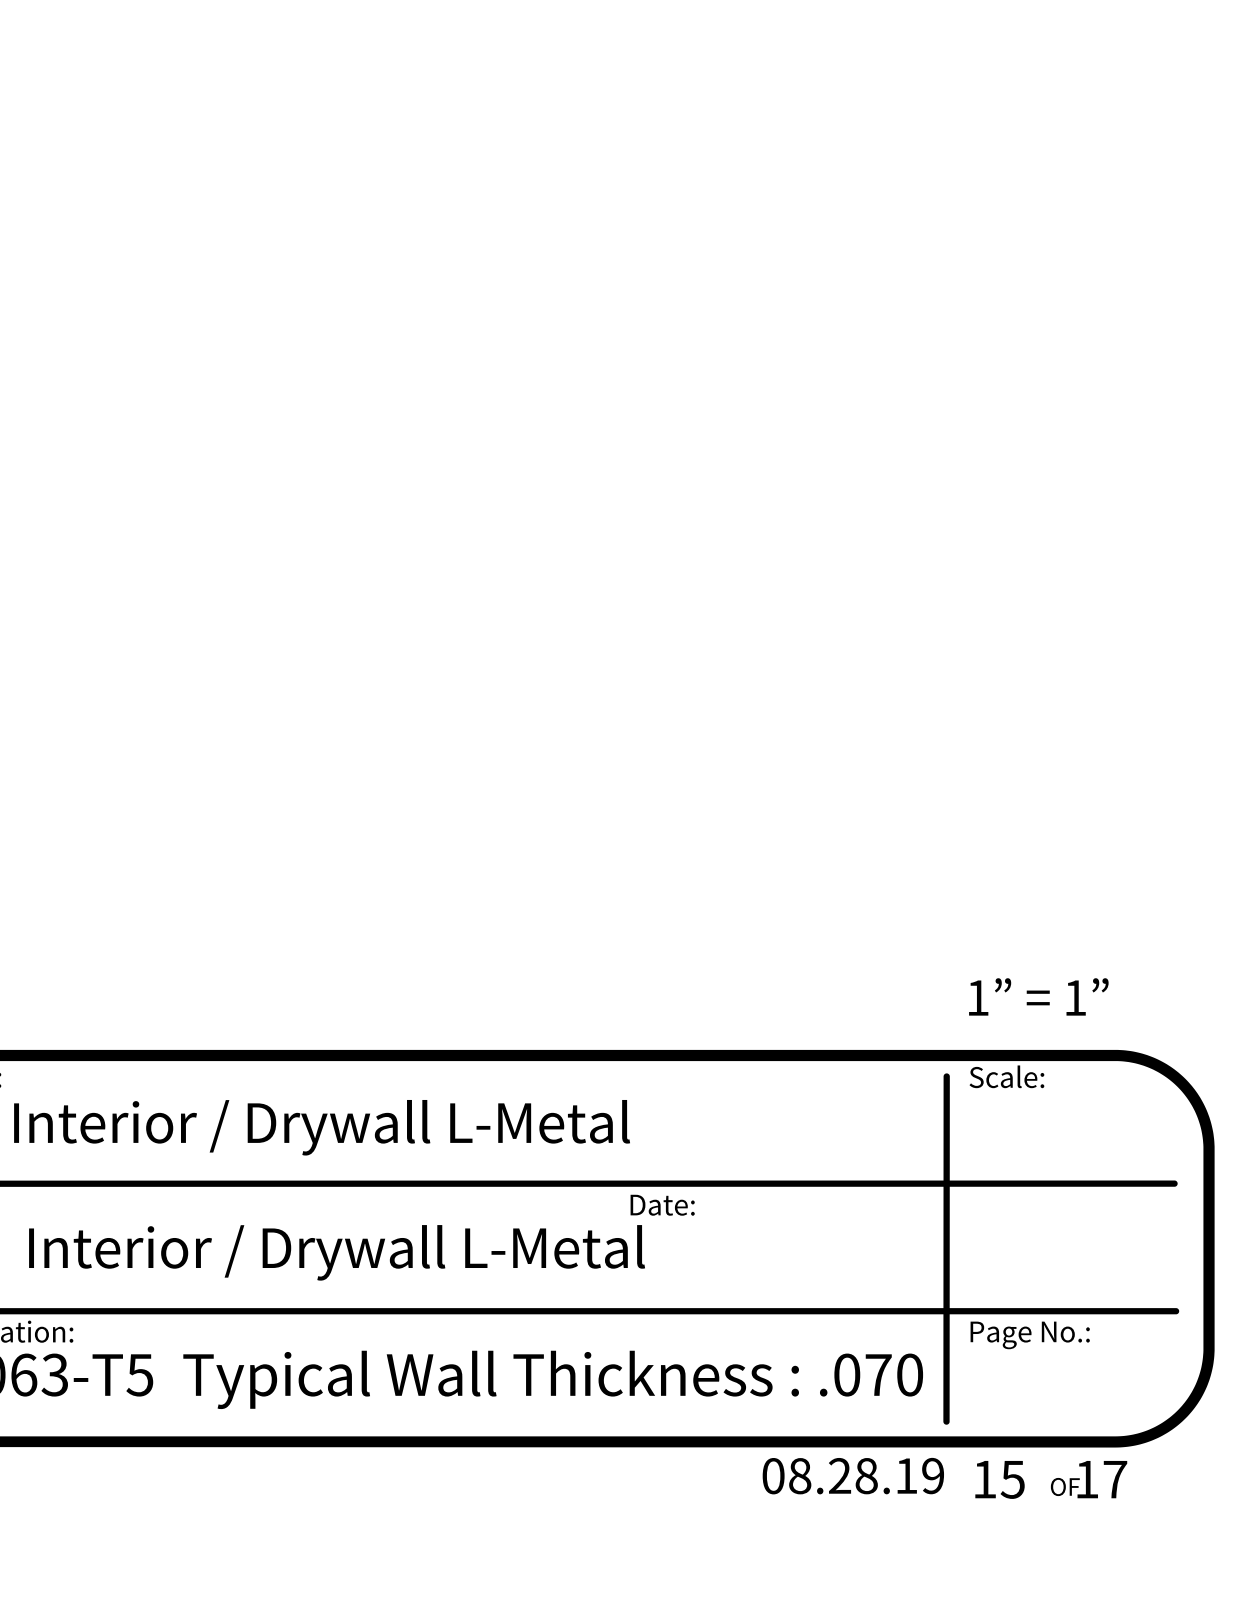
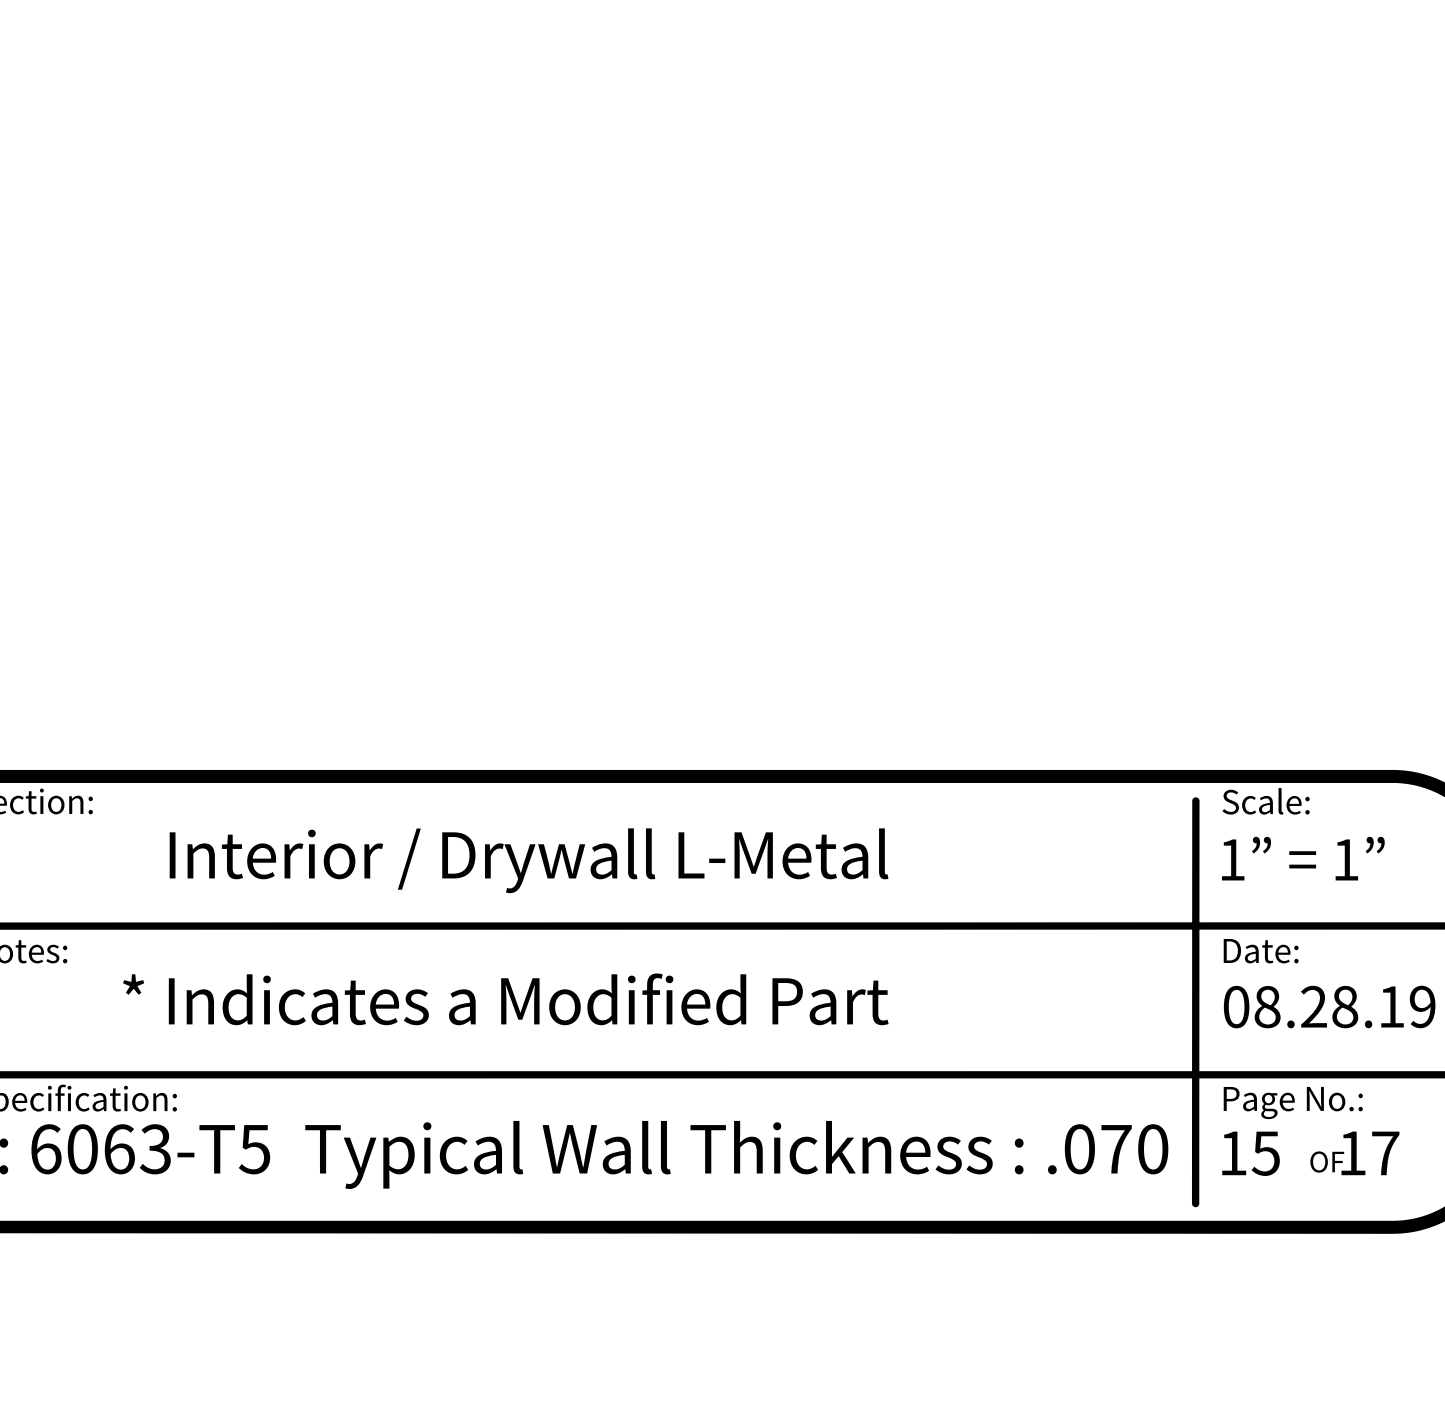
text: (1038, 996) -> (1302, 858), moved
text: (321, 1127) -> (528, 860), moved
text: (662, 1204) -> (1260, 950), moved
text: (355, 1252) -> (506, 1006), Interior / Drywall L-Metal -> * Indicates a Modified Part
text: (852, 1476) -> (1328, 1007), moved
text: (1051, 1479) -> (1311, 1153), moved

